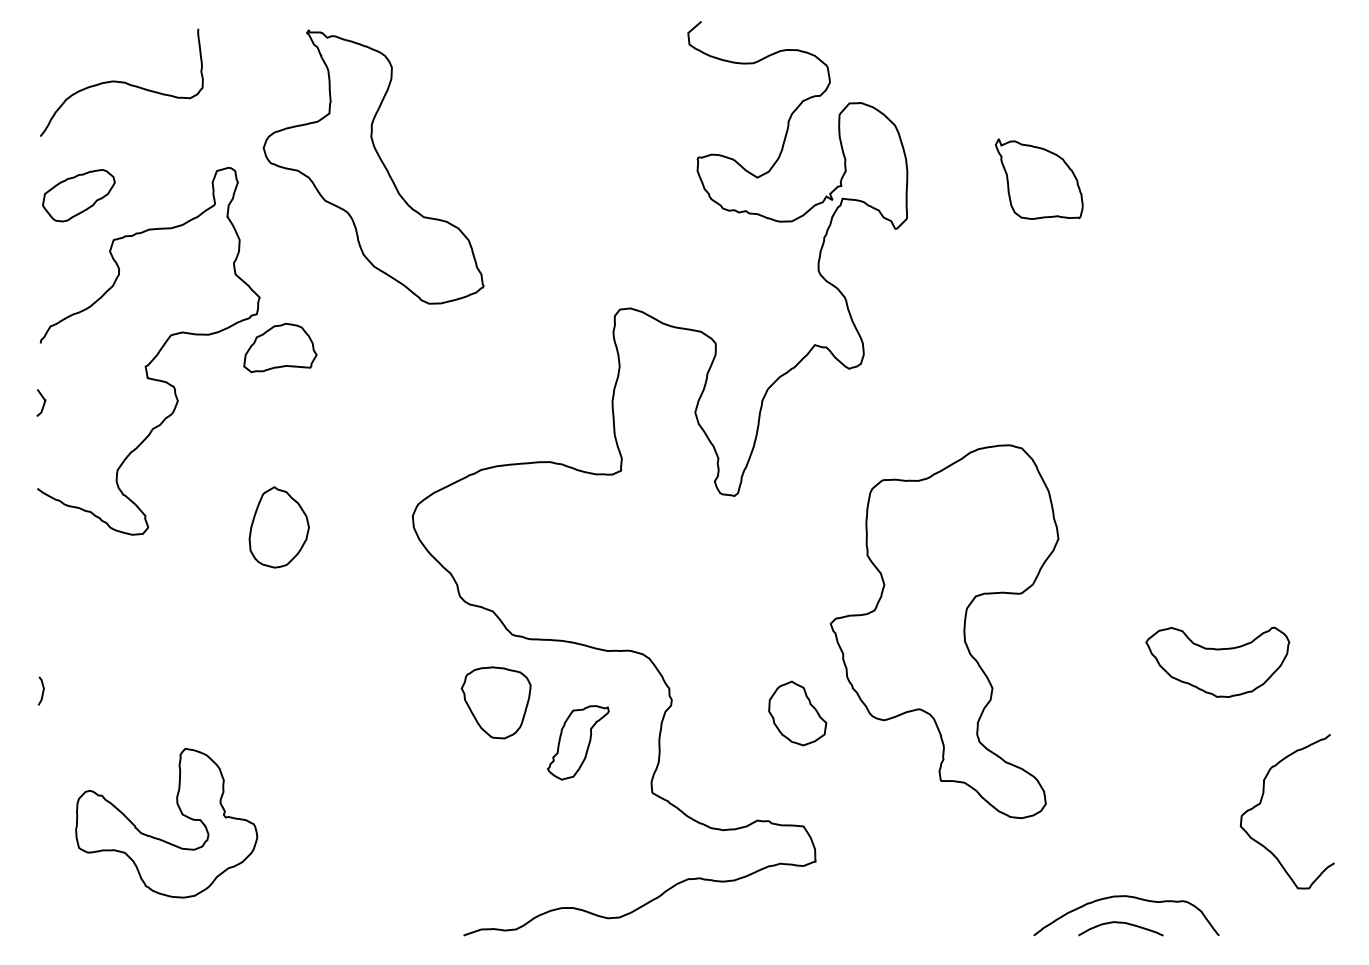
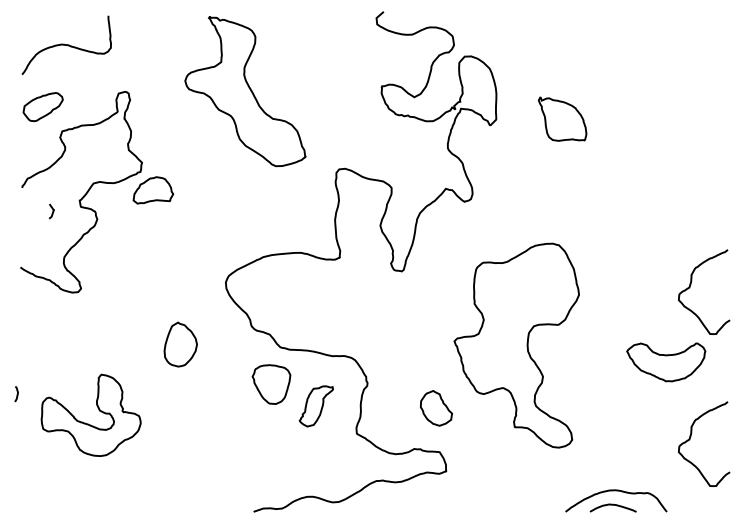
part: (373, 167) -> (245, 91), moved
part: (1039, 178) -> (562, 118), moved
curve: (42, 402) -> (52, 211), moved
curve: (1262, 525) -> (690, 287), added
part: (278, 527) -> (180, 344), moved
curve: (41, 691) -> (16, 394), moved
part: (797, 713) -> (436, 408), moved
part: (179, 814) -> (98, 410), moved

